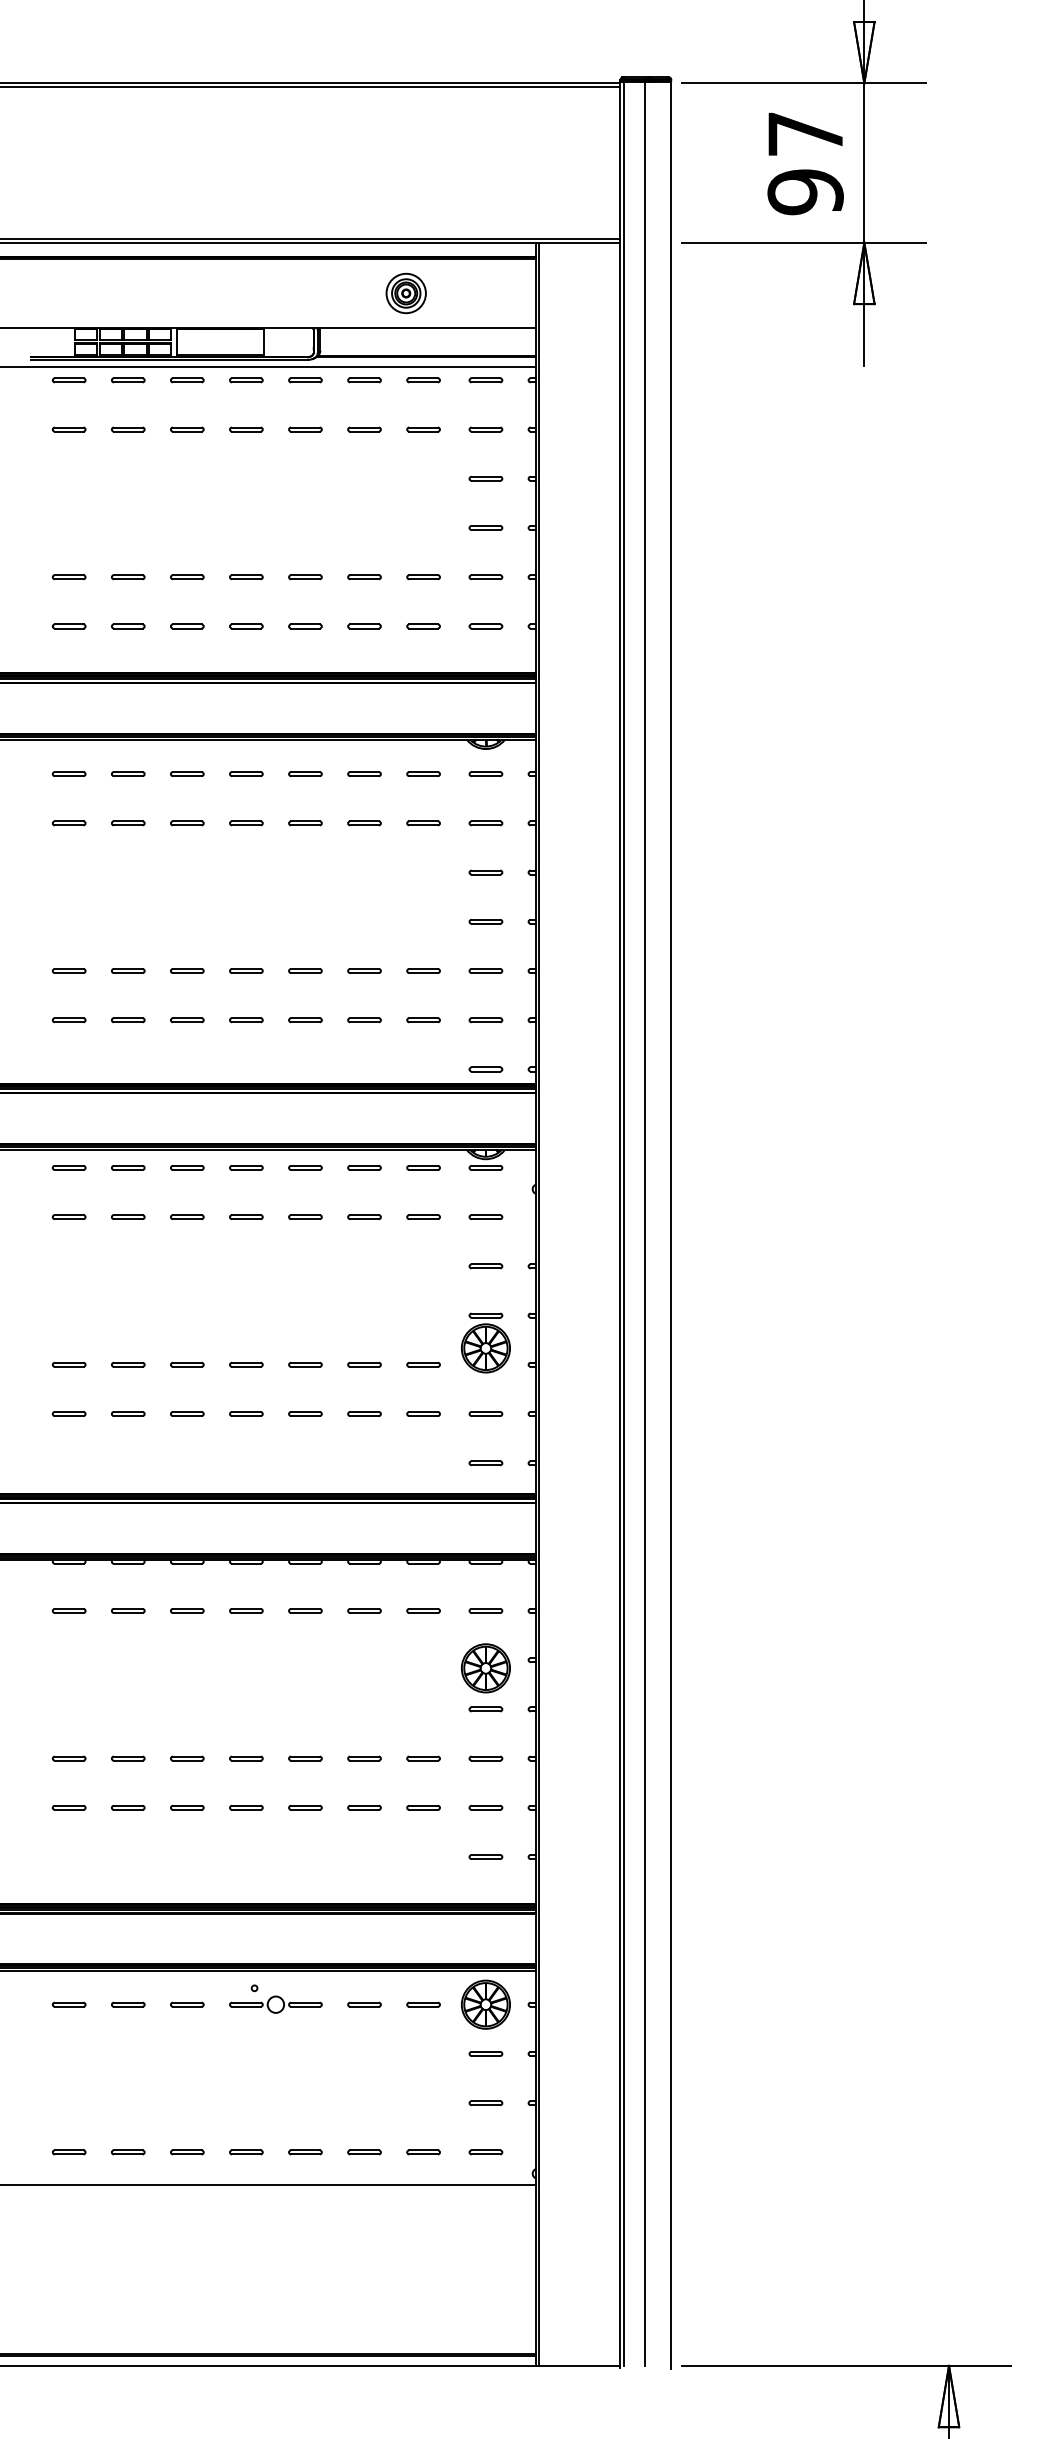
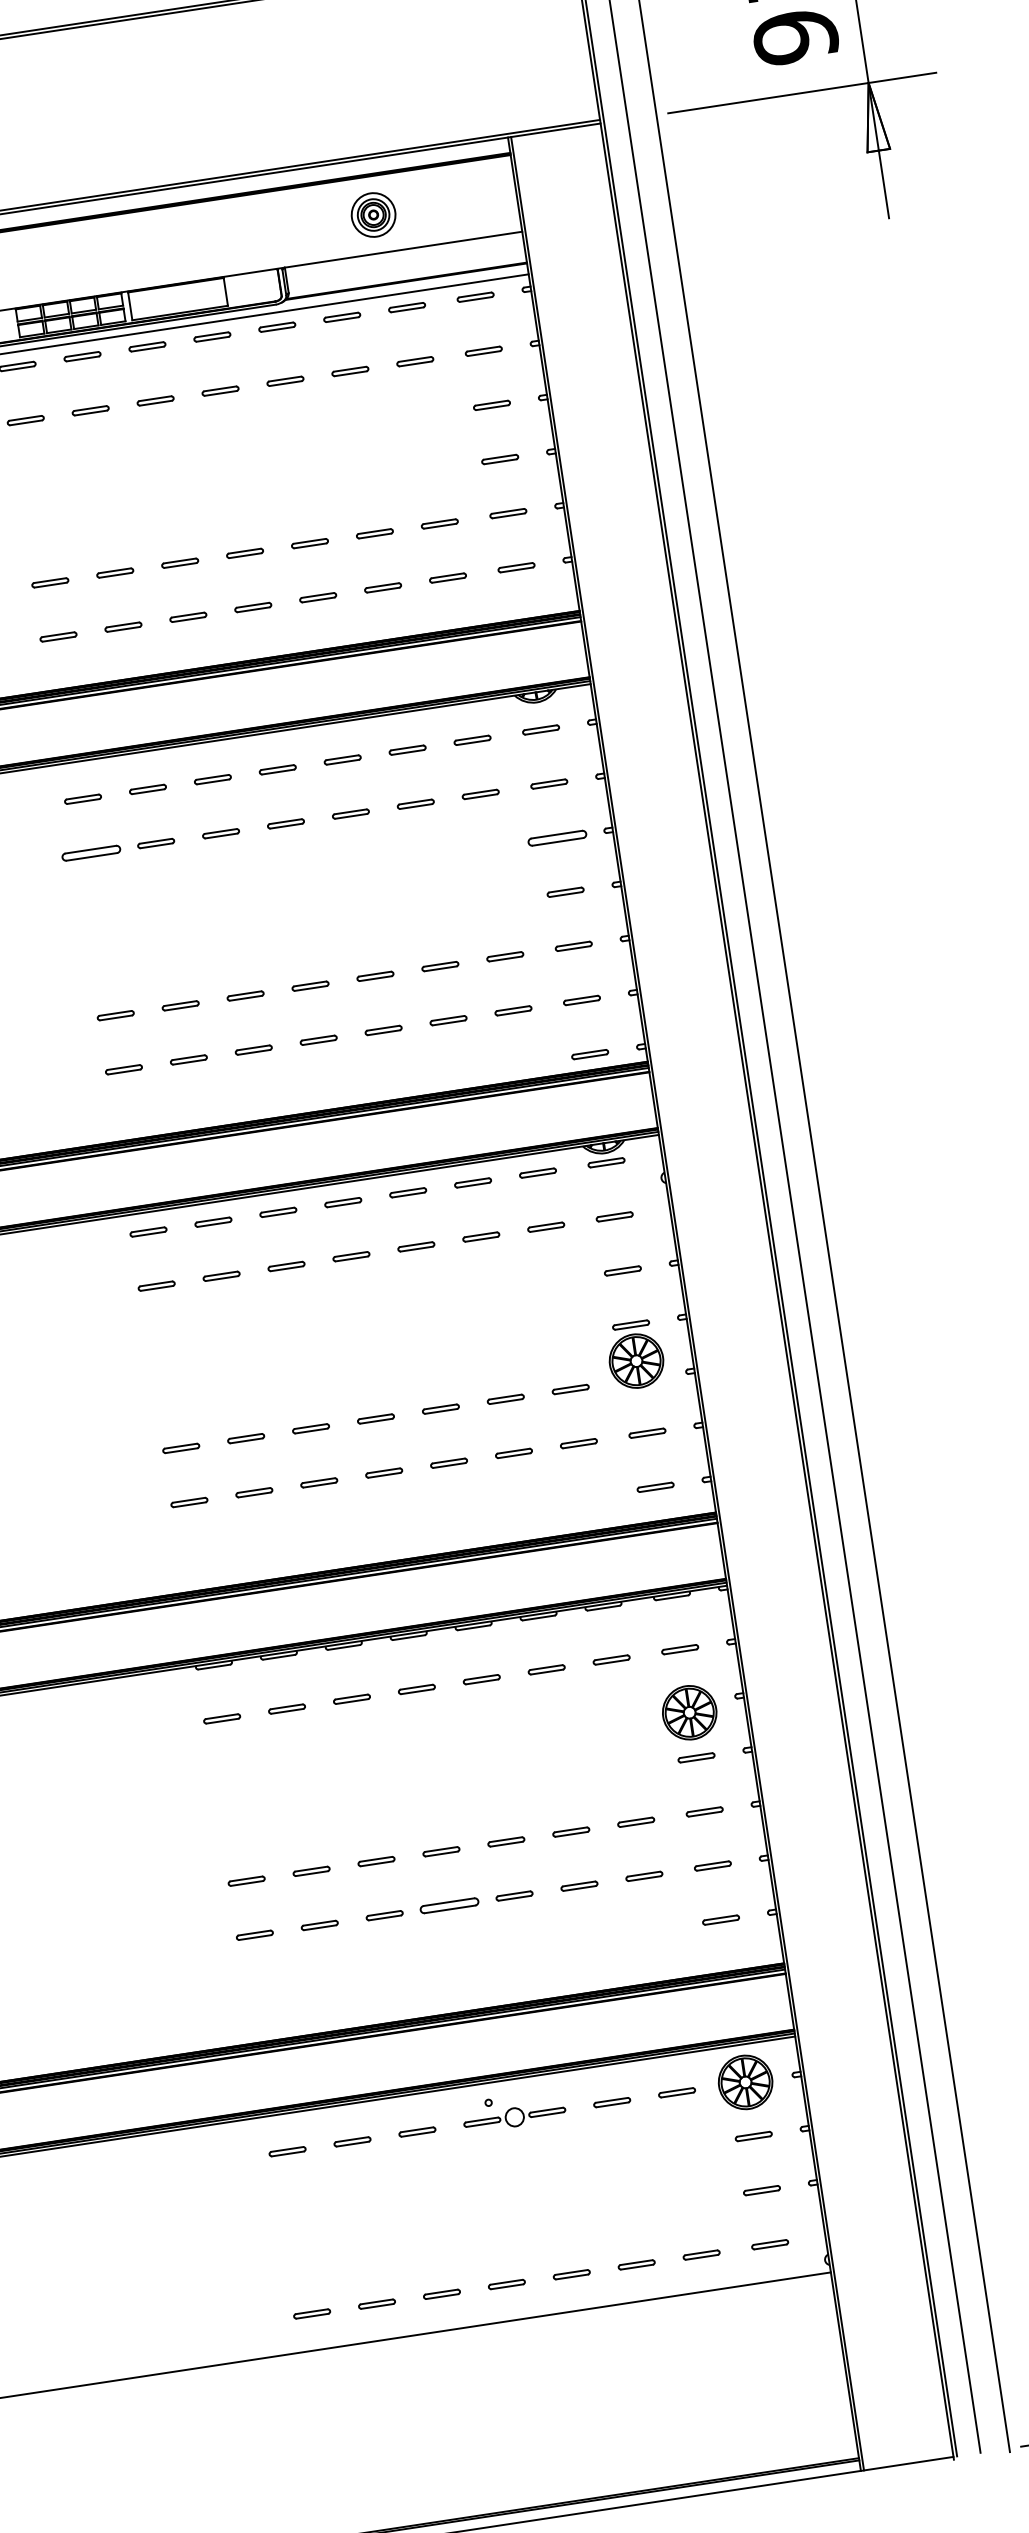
part: (68, 823) -> (90, 853), size x1.6
part: (485, 872) -> (556, 838), size x1.6
part: (246, 1807) -> (449, 1905), size x1.6

